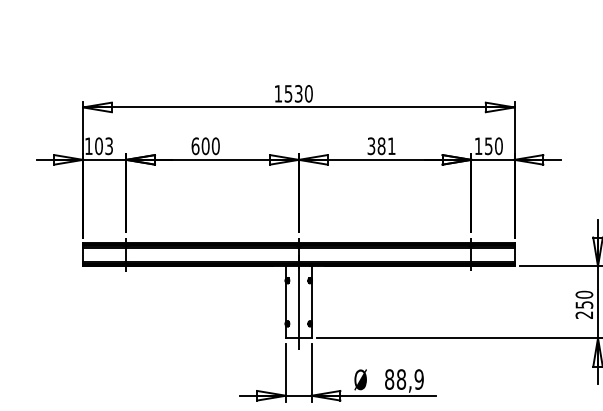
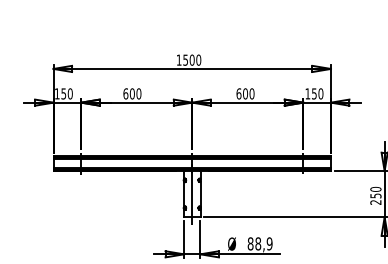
text: (297, 92) -> (191, 59), 1530 -> 1500
text: (103, 145) -> (66, 93), 103 -> 150
text: (381, 145) -> (245, 93), 381 -> 600

